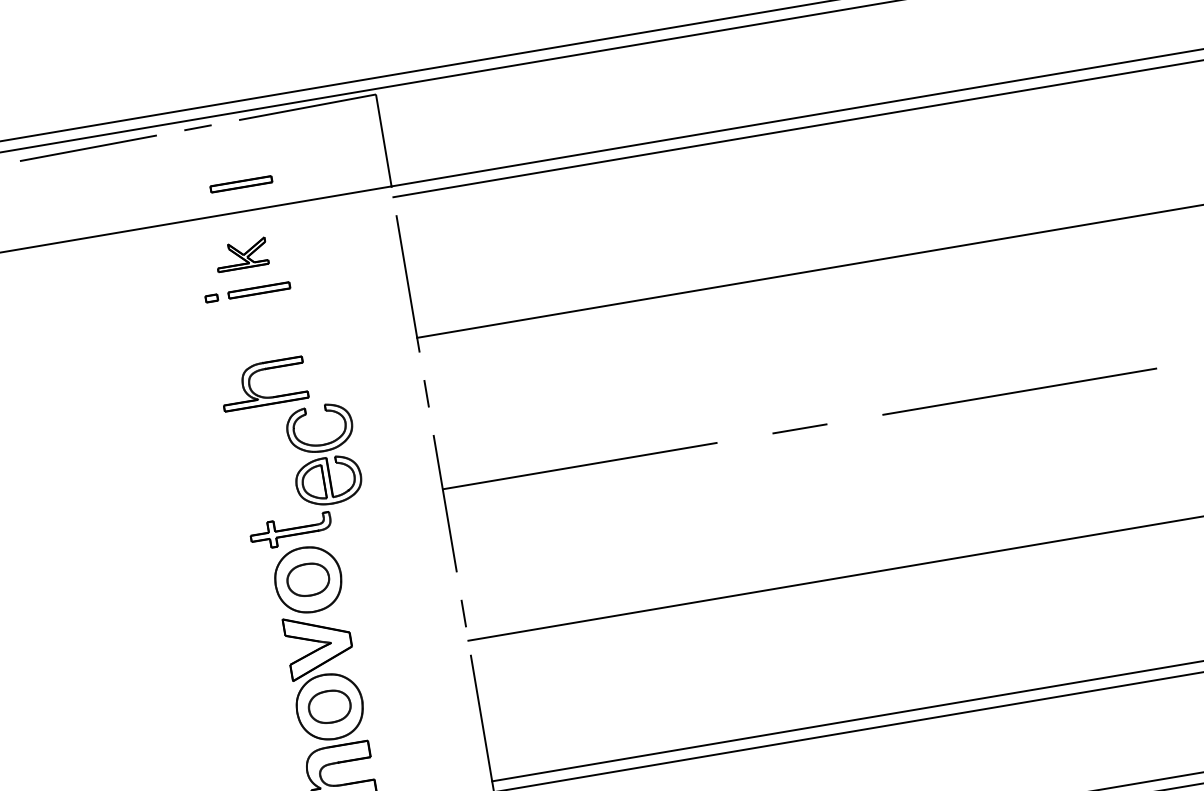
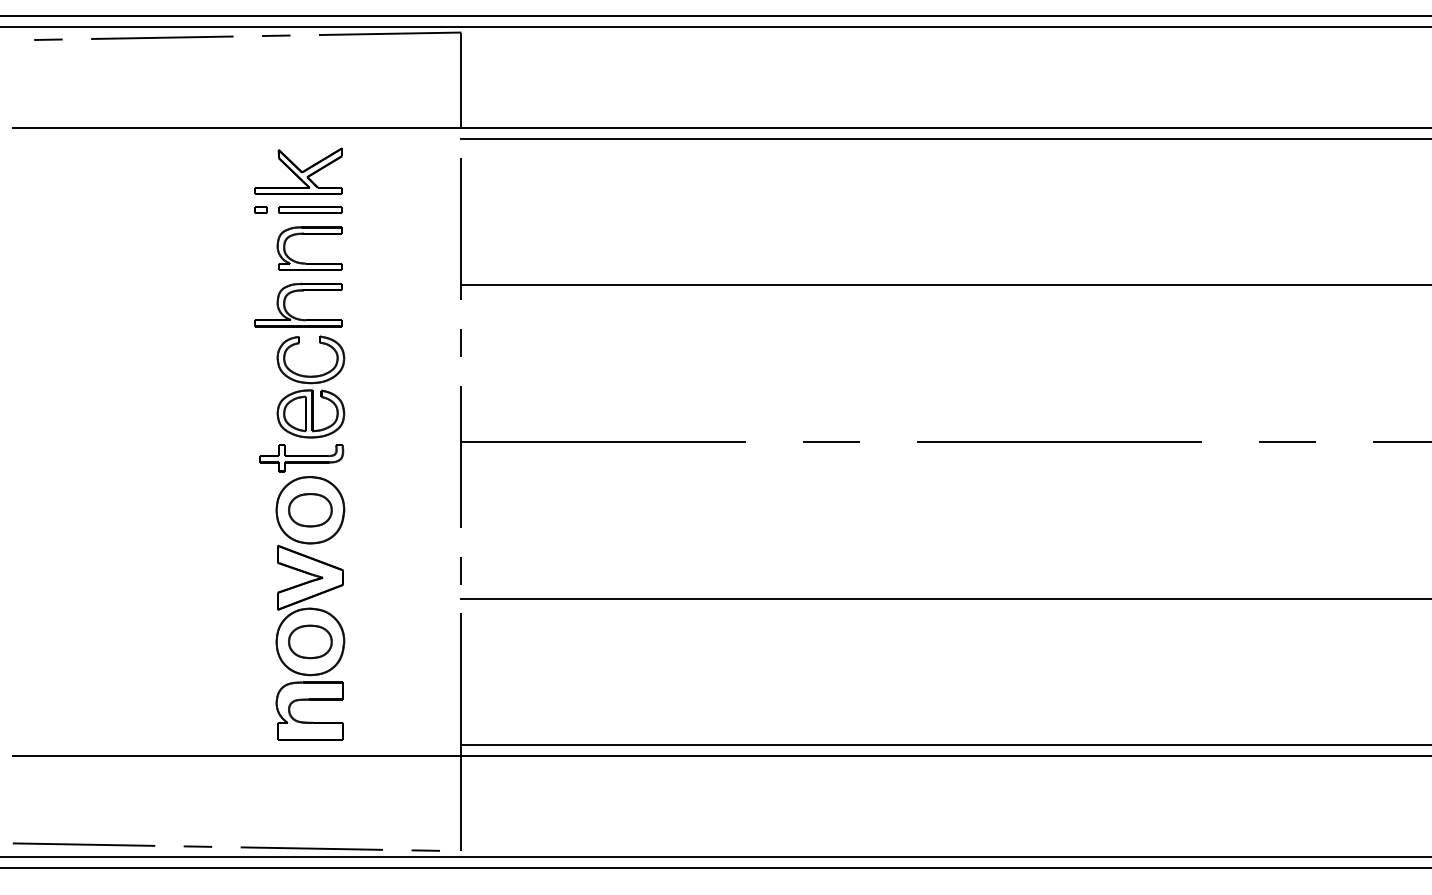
part: (241, 183) -> (310, 99), removed
part: (241, 254) -> (298, 170), size x1.67
part: (262, 314) -> (309, 234), added
part: (323, 454) -> (310, 386), moved

